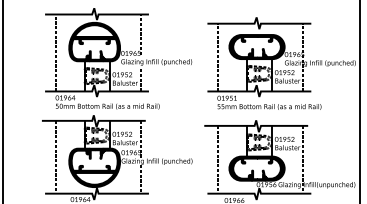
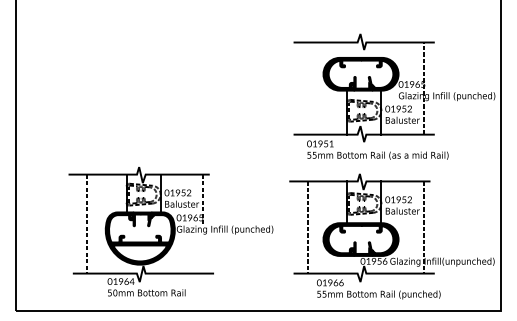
line: (217, 57) -> (307, 88), removed
part: (118, 58) -> (172, 90), removed
line: (141, 178) -> (203, 253), removed

